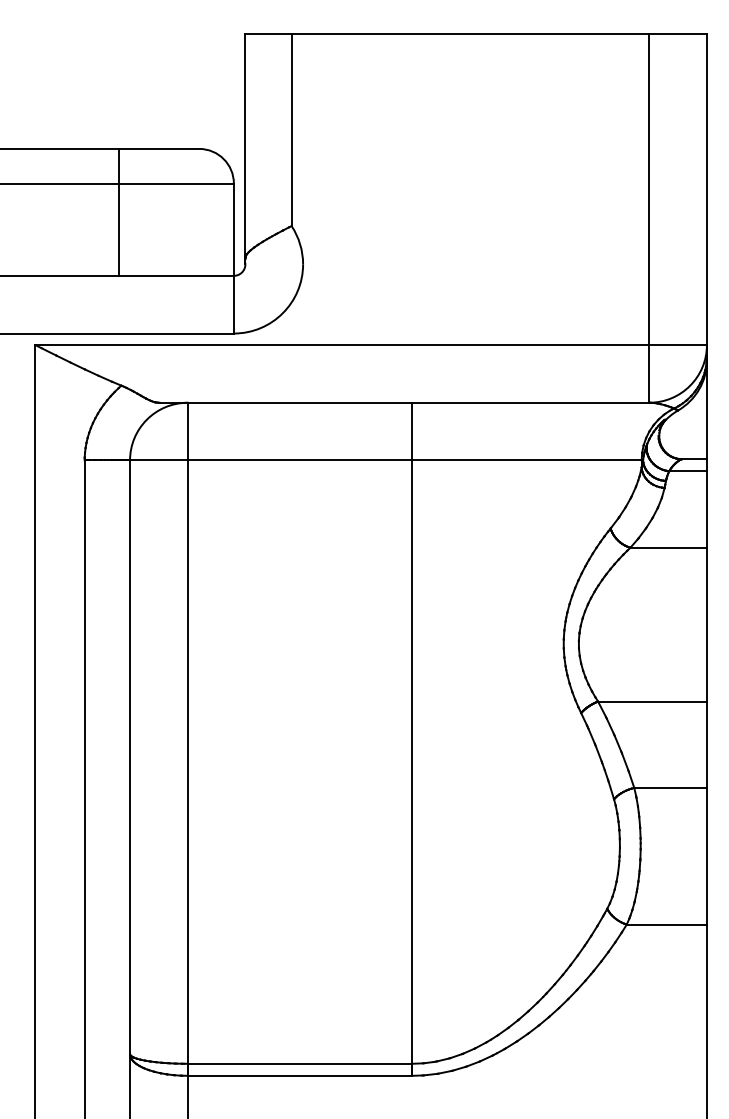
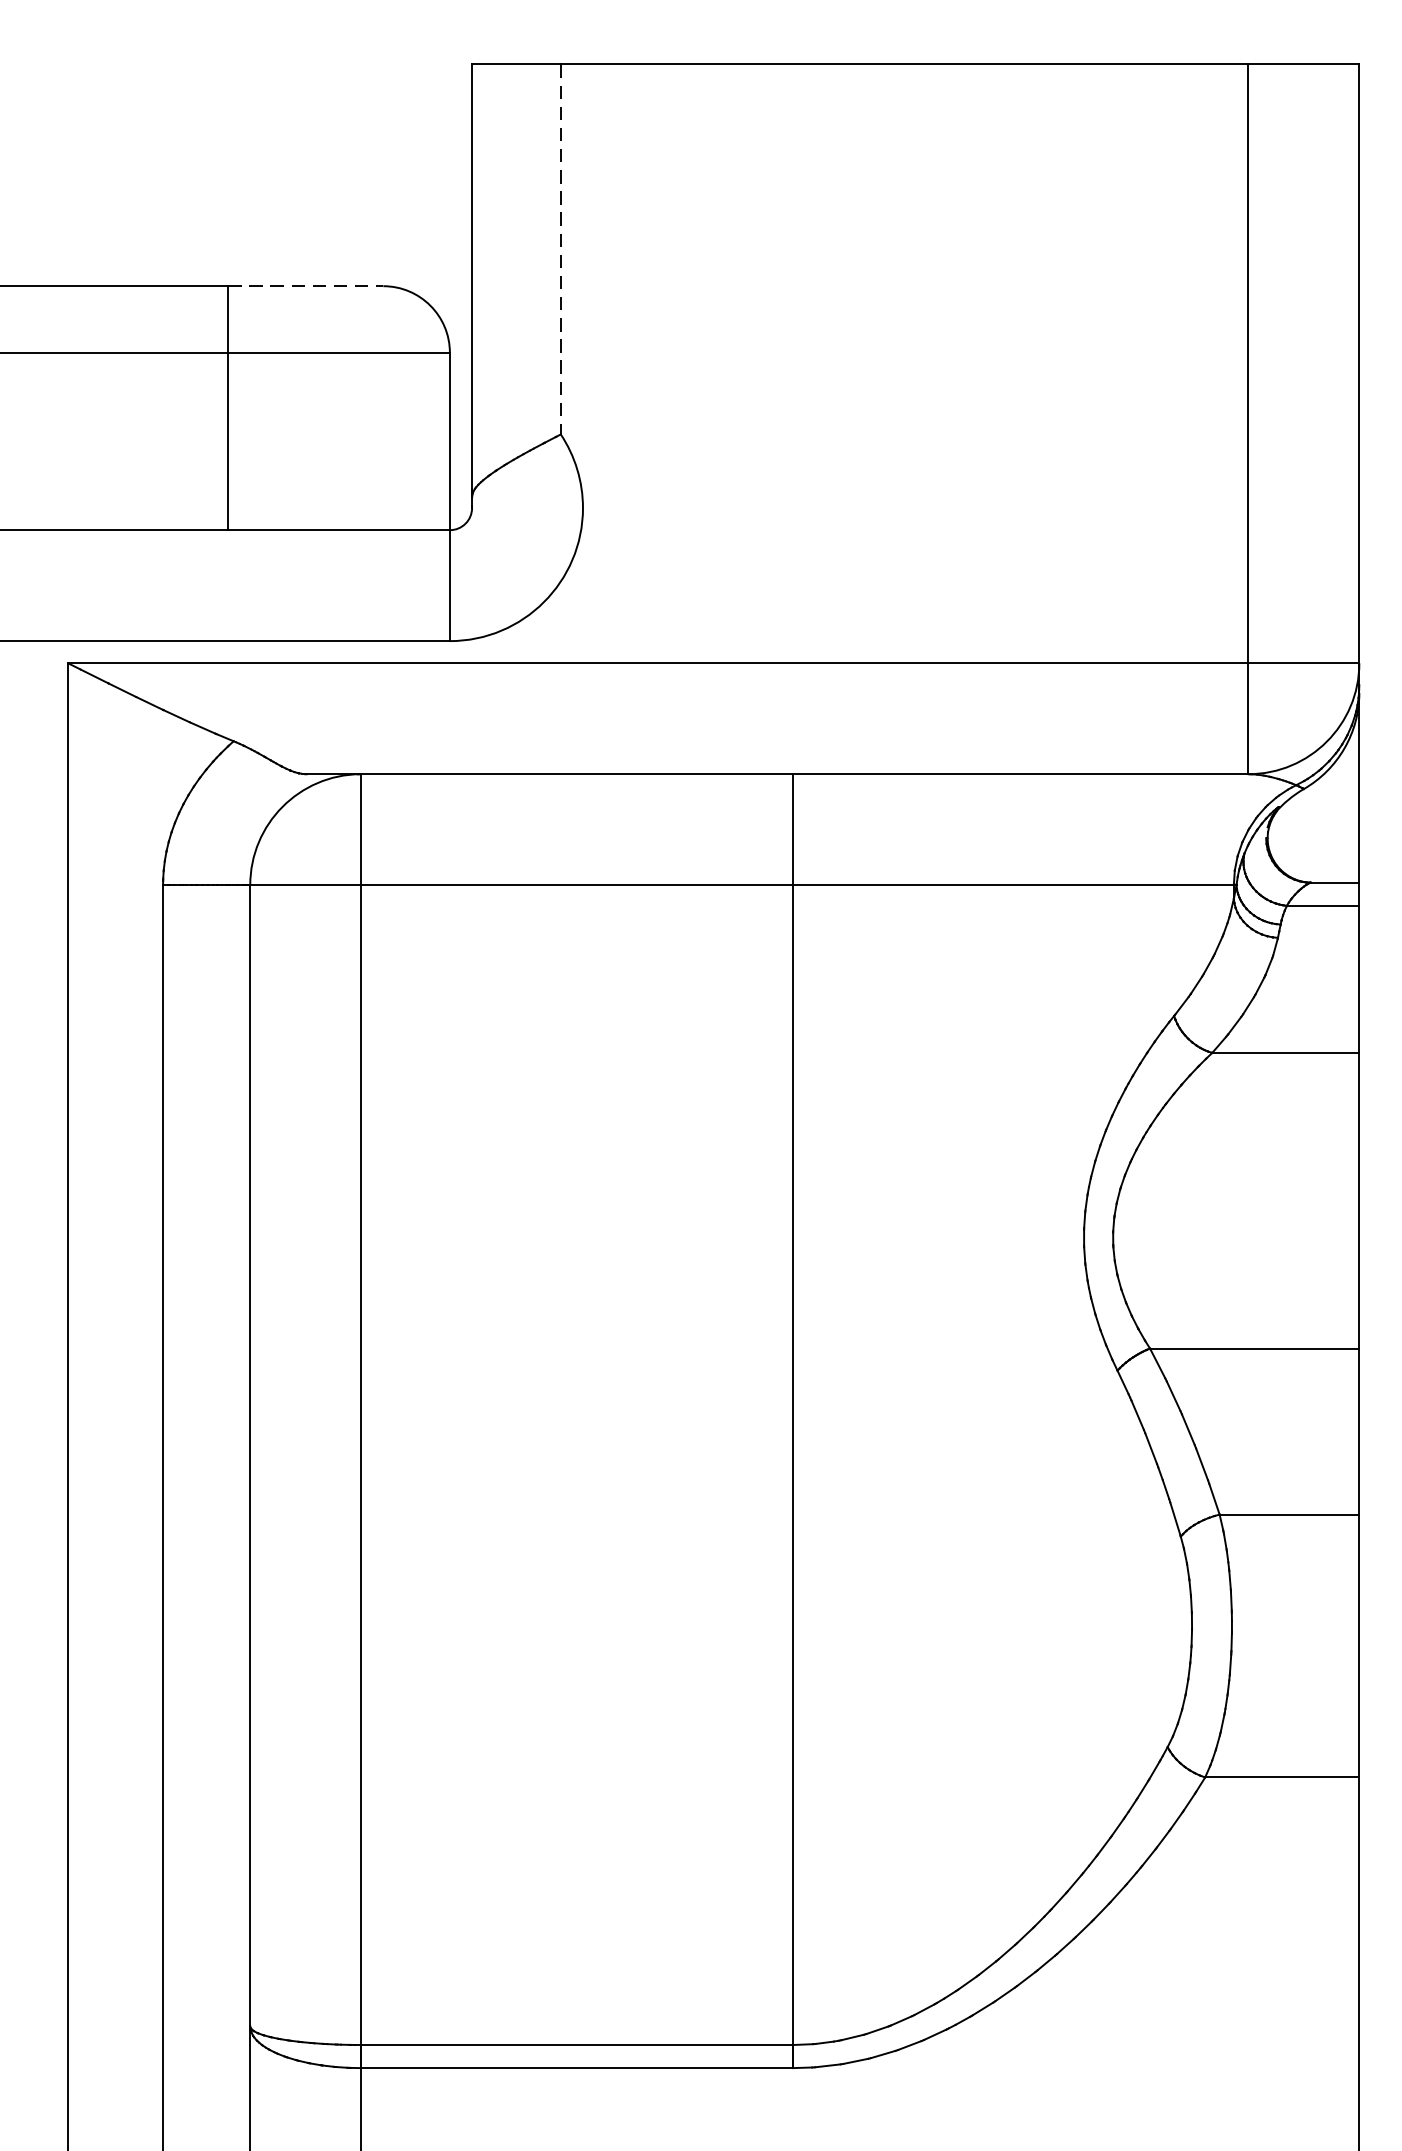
line: (291, 130) -> (560, 250), solid -> dashed
line: (159, 148) -> (306, 285), solid -> dashed

